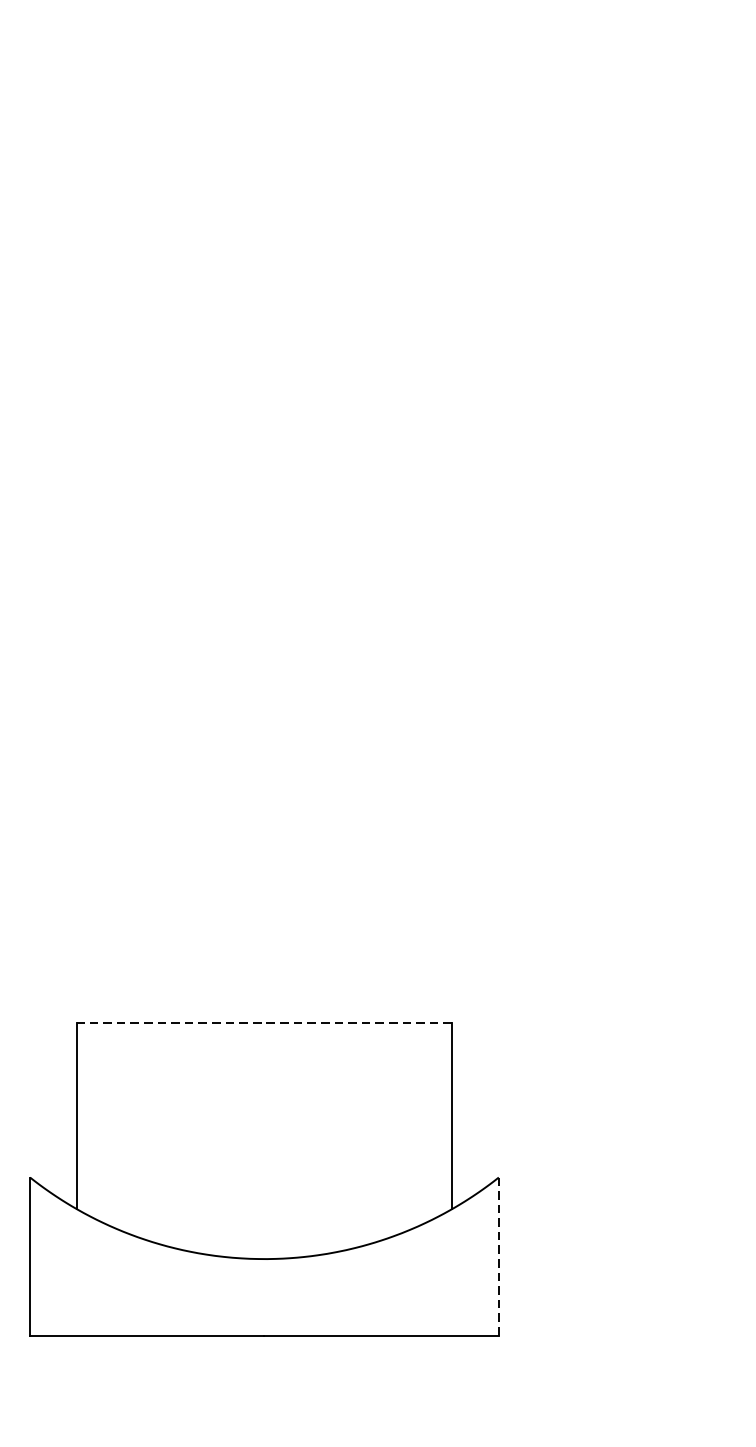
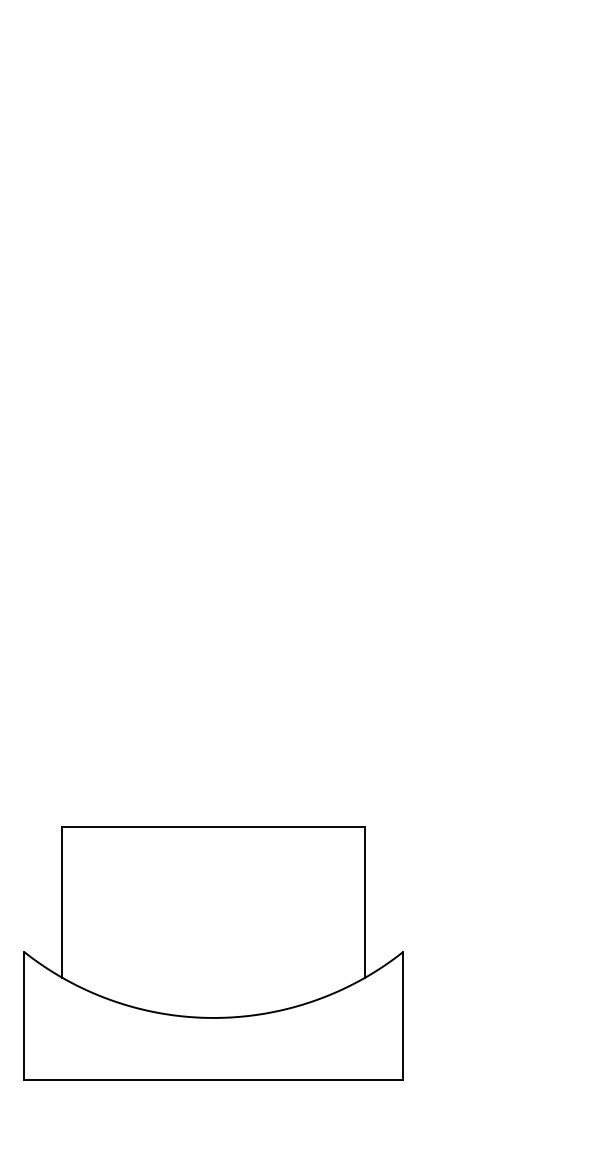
line: (264, 1023) -> (213, 827), dashed -> solid
line: (499, 1256) -> (403, 1015), dashed -> solid

